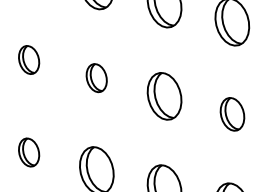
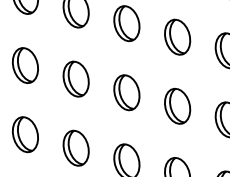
part: (29, 59) -> (25, 65), size x1.67
part: (95, 77) -> (75, 78), size x1.67
part: (232, 113) -> (177, 105), size x1.43
part: (29, 152) -> (25, 134), size x1.67

